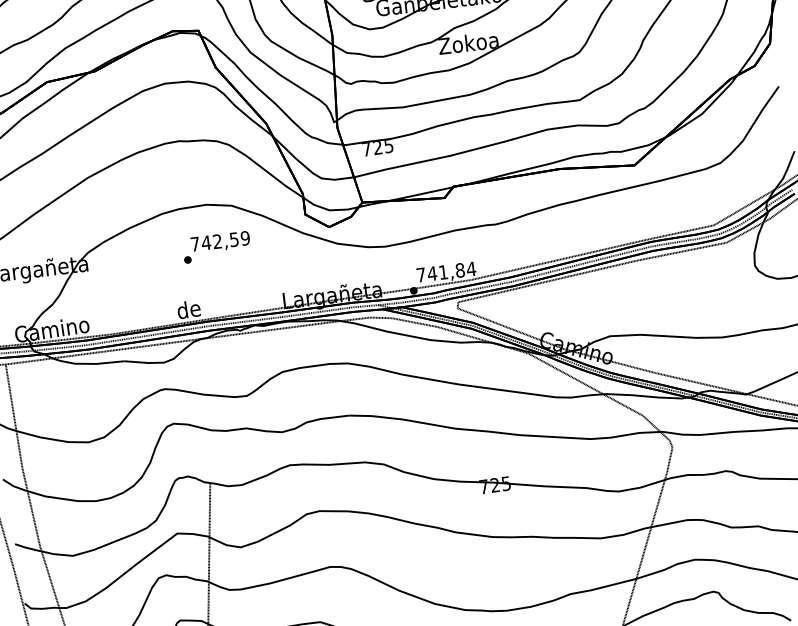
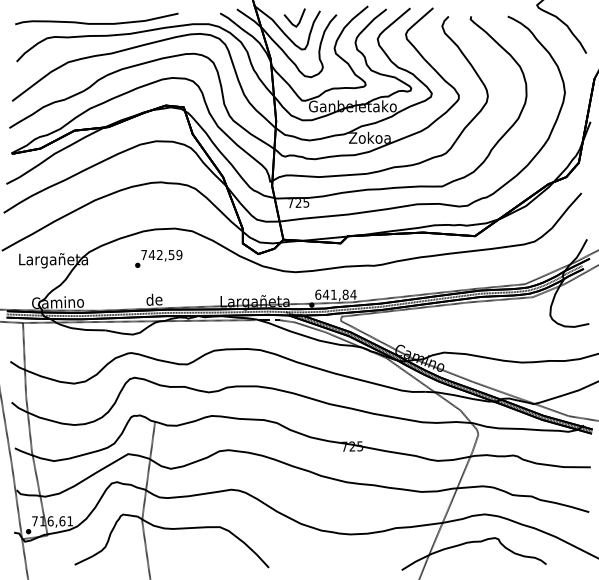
text: (216, 246) -> (158, 258), moved
text: (421, 274) -> (318, 294), 741,84 -> 641,84

